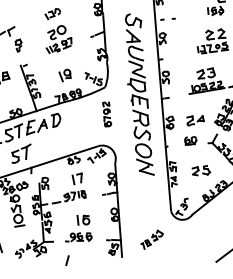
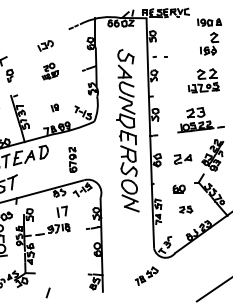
part: (57, 39) -> (49, 71), size x0.6
part: (64, 75) -> (54, 107), size x0.6
part: (106, 114) -> (72, 159), moved
part: (190, 140) -> (178, 188), moved
part: (200, 170) -> (185, 209), size x0.7
part: (78, 228) -> (60, 261), removed
part: (151, 239) -> (146, 275), moved

